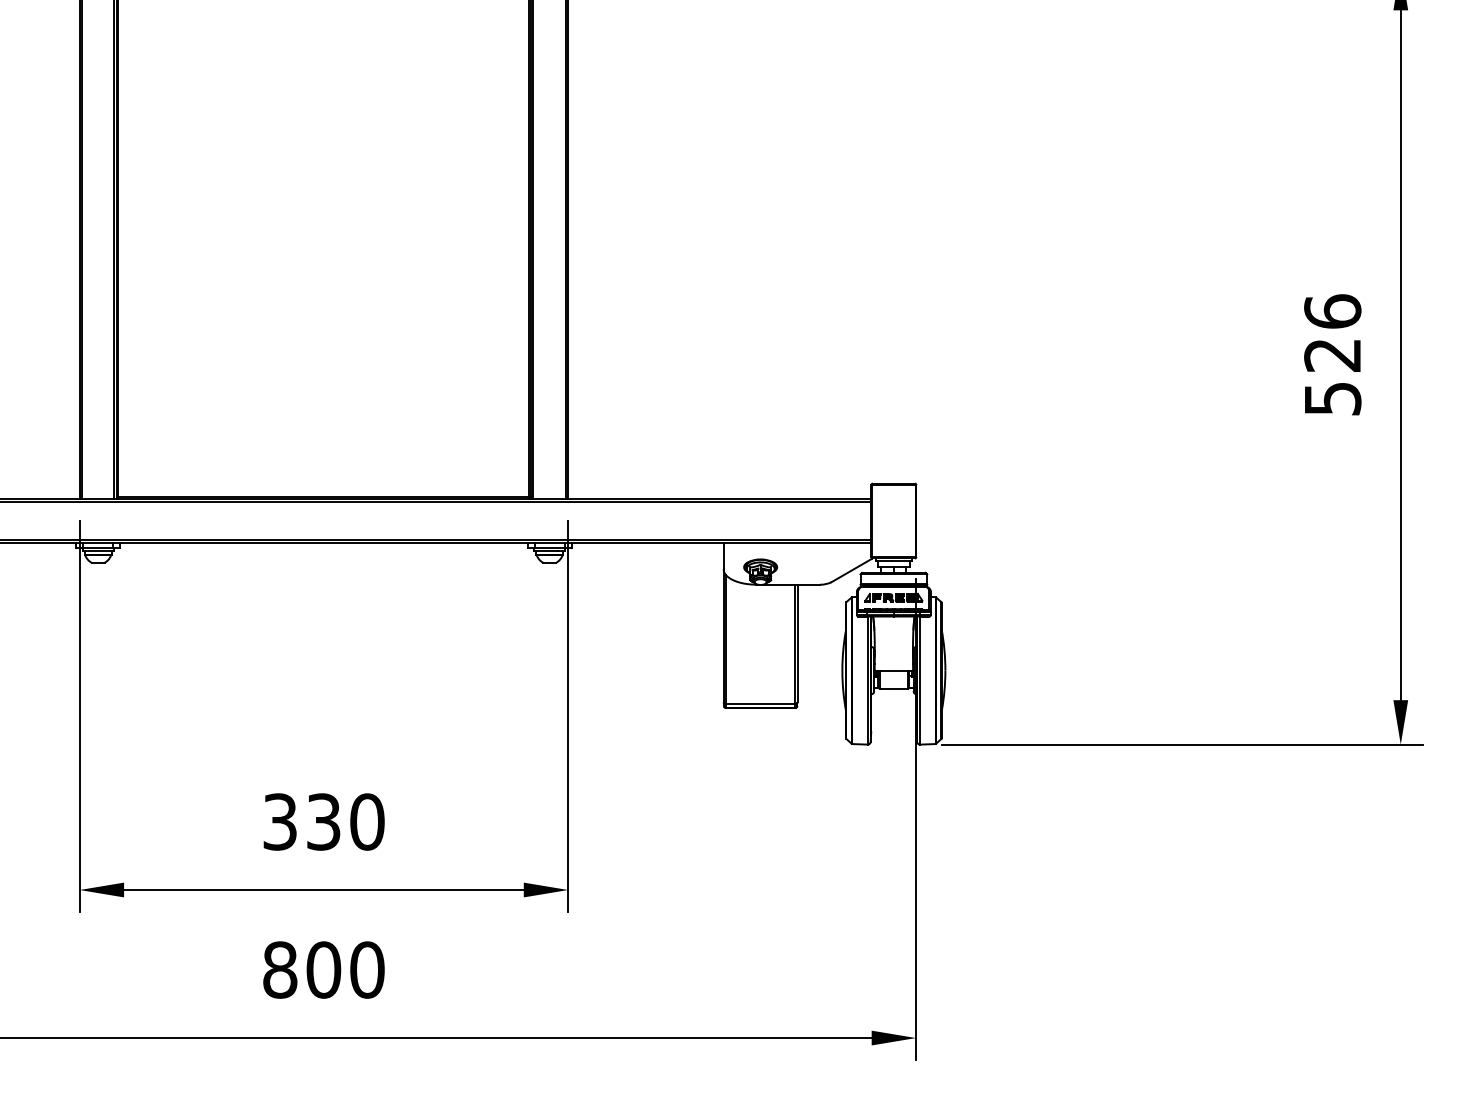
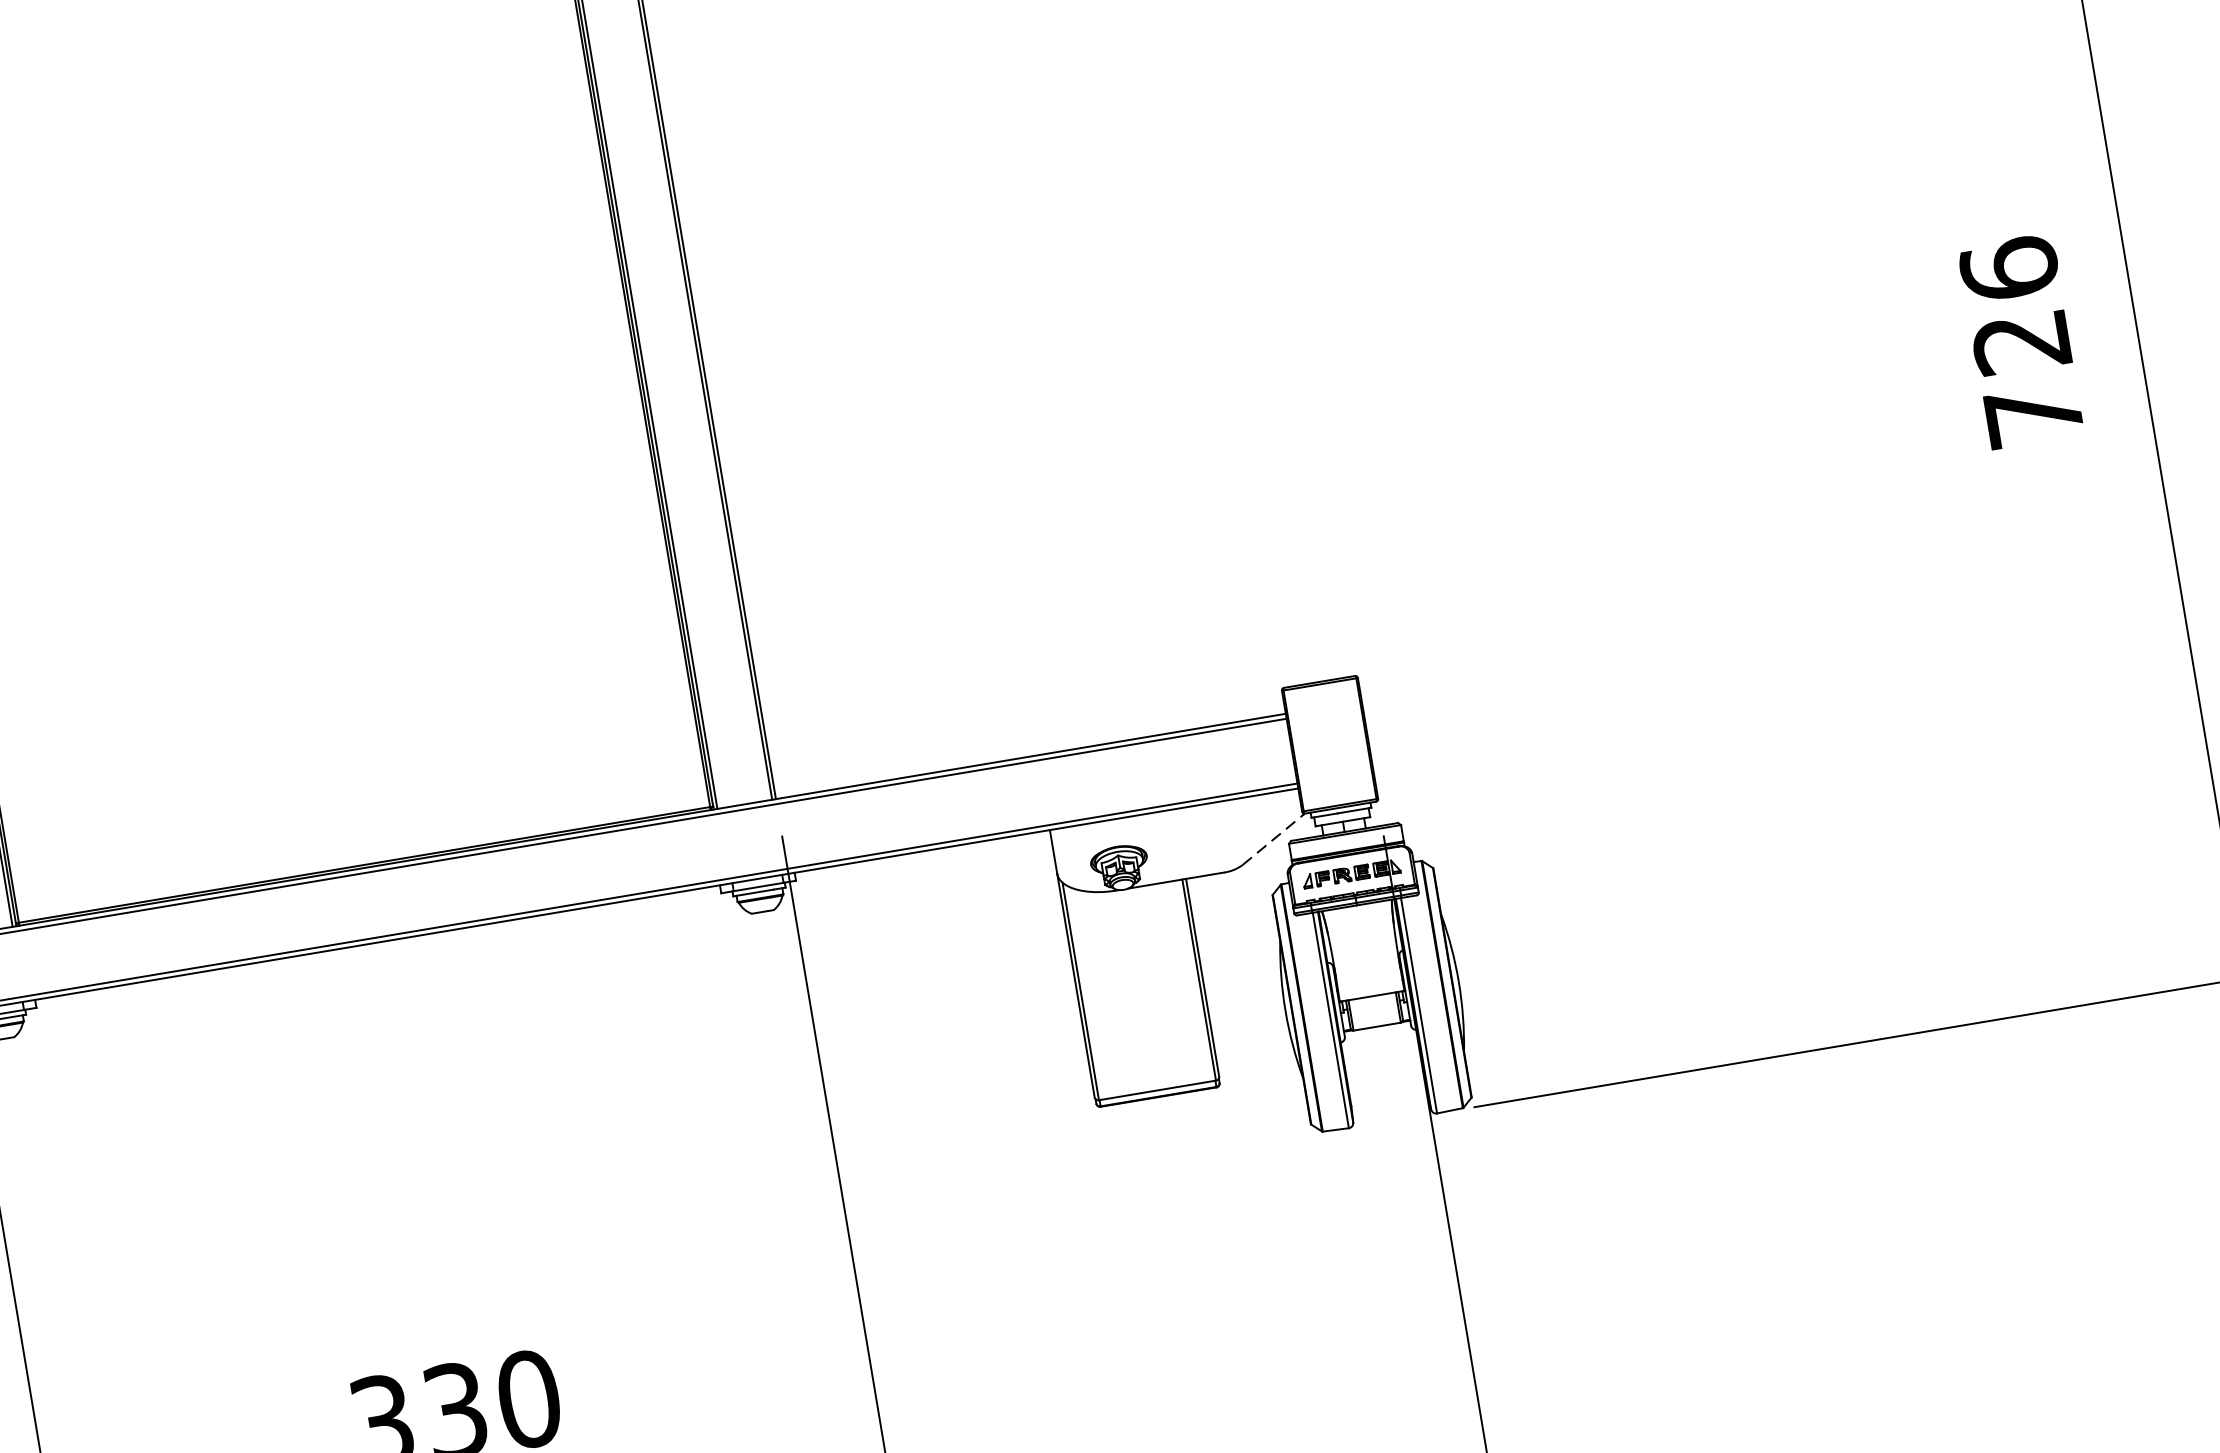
text: (1333, 398) -> (2035, 414), 526 -> 726
line: (852, 570) -> (1274, 839), solid -> dashed

